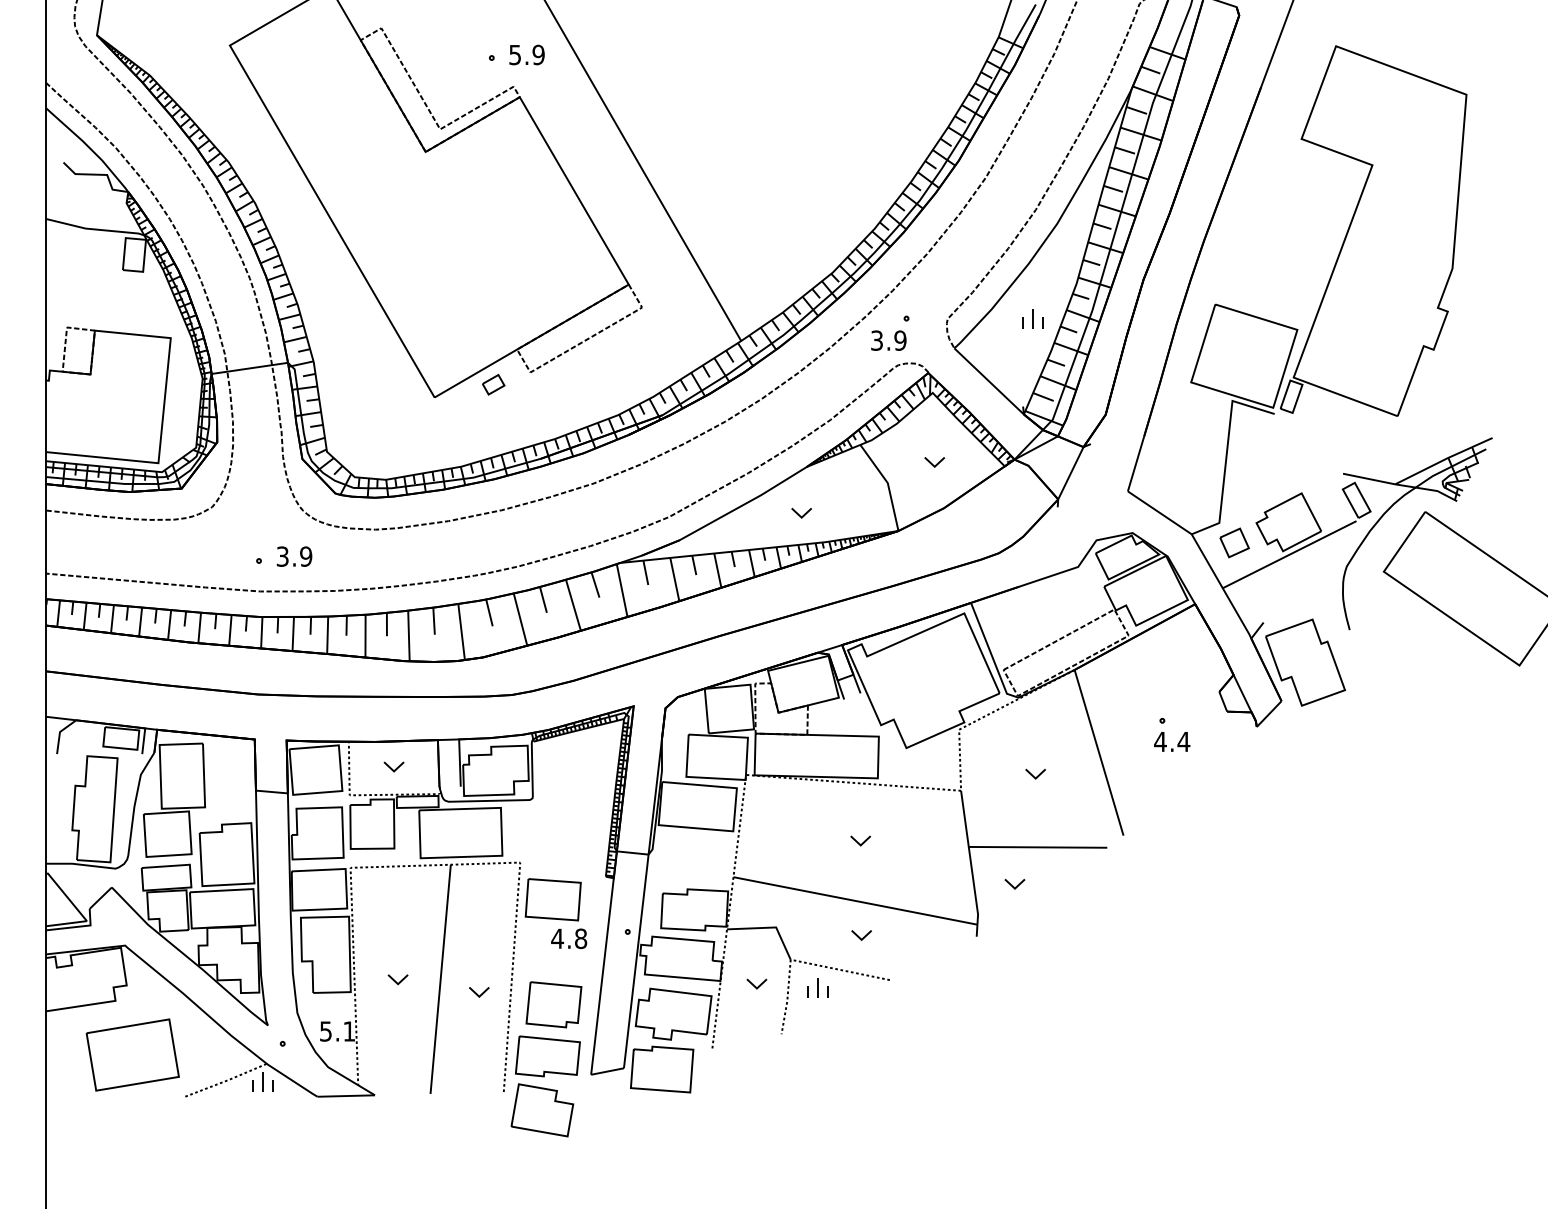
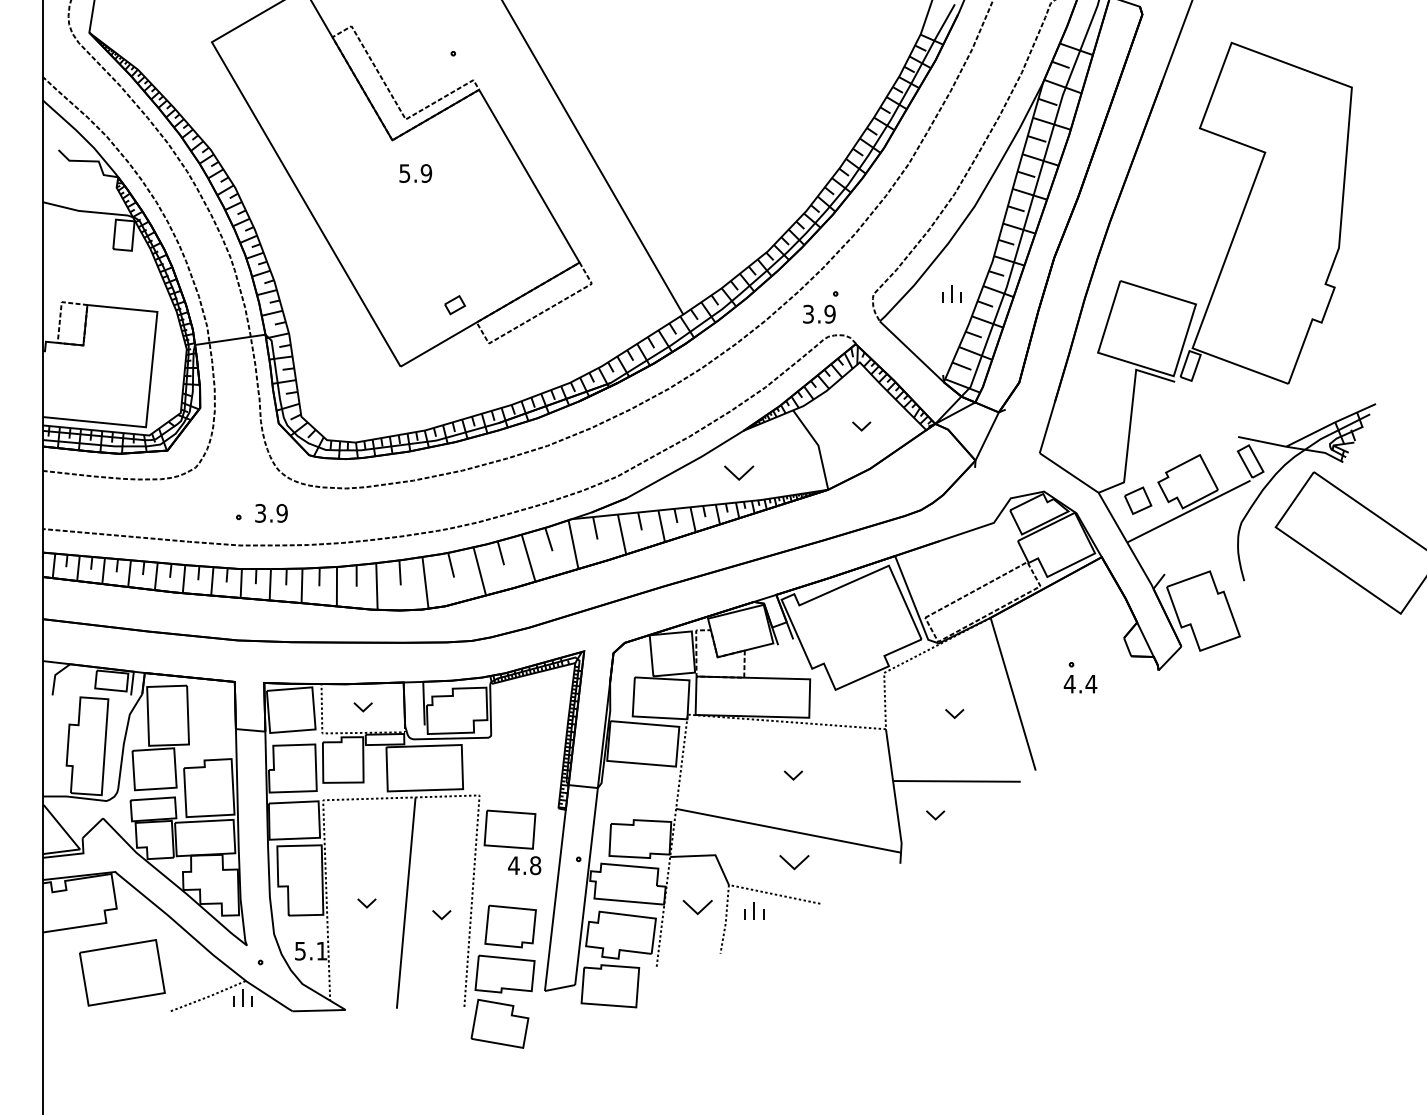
text: (526, 54) -> (415, 173), moved
part: (493, 384) -> (454, 304), moved
part: (801, 513) -> (738, 473), size x1.6
part: (861, 935) -> (794, 862), size x1.6
part: (756, 983) -> (697, 906), size x1.6

